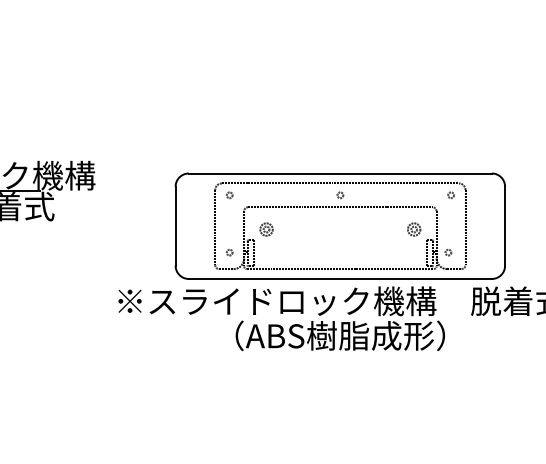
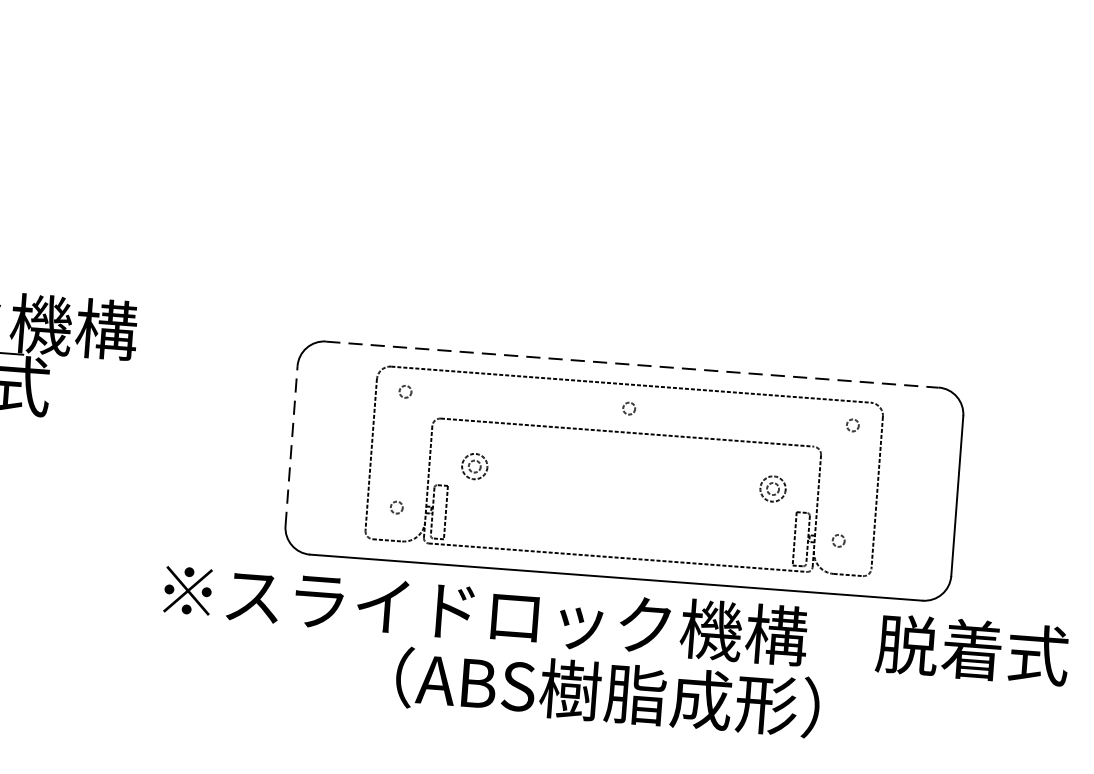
line: (340, 173) -> (632, 364), solid -> dashed
line: (175, 226) -> (291, 446), solid -> dashed

